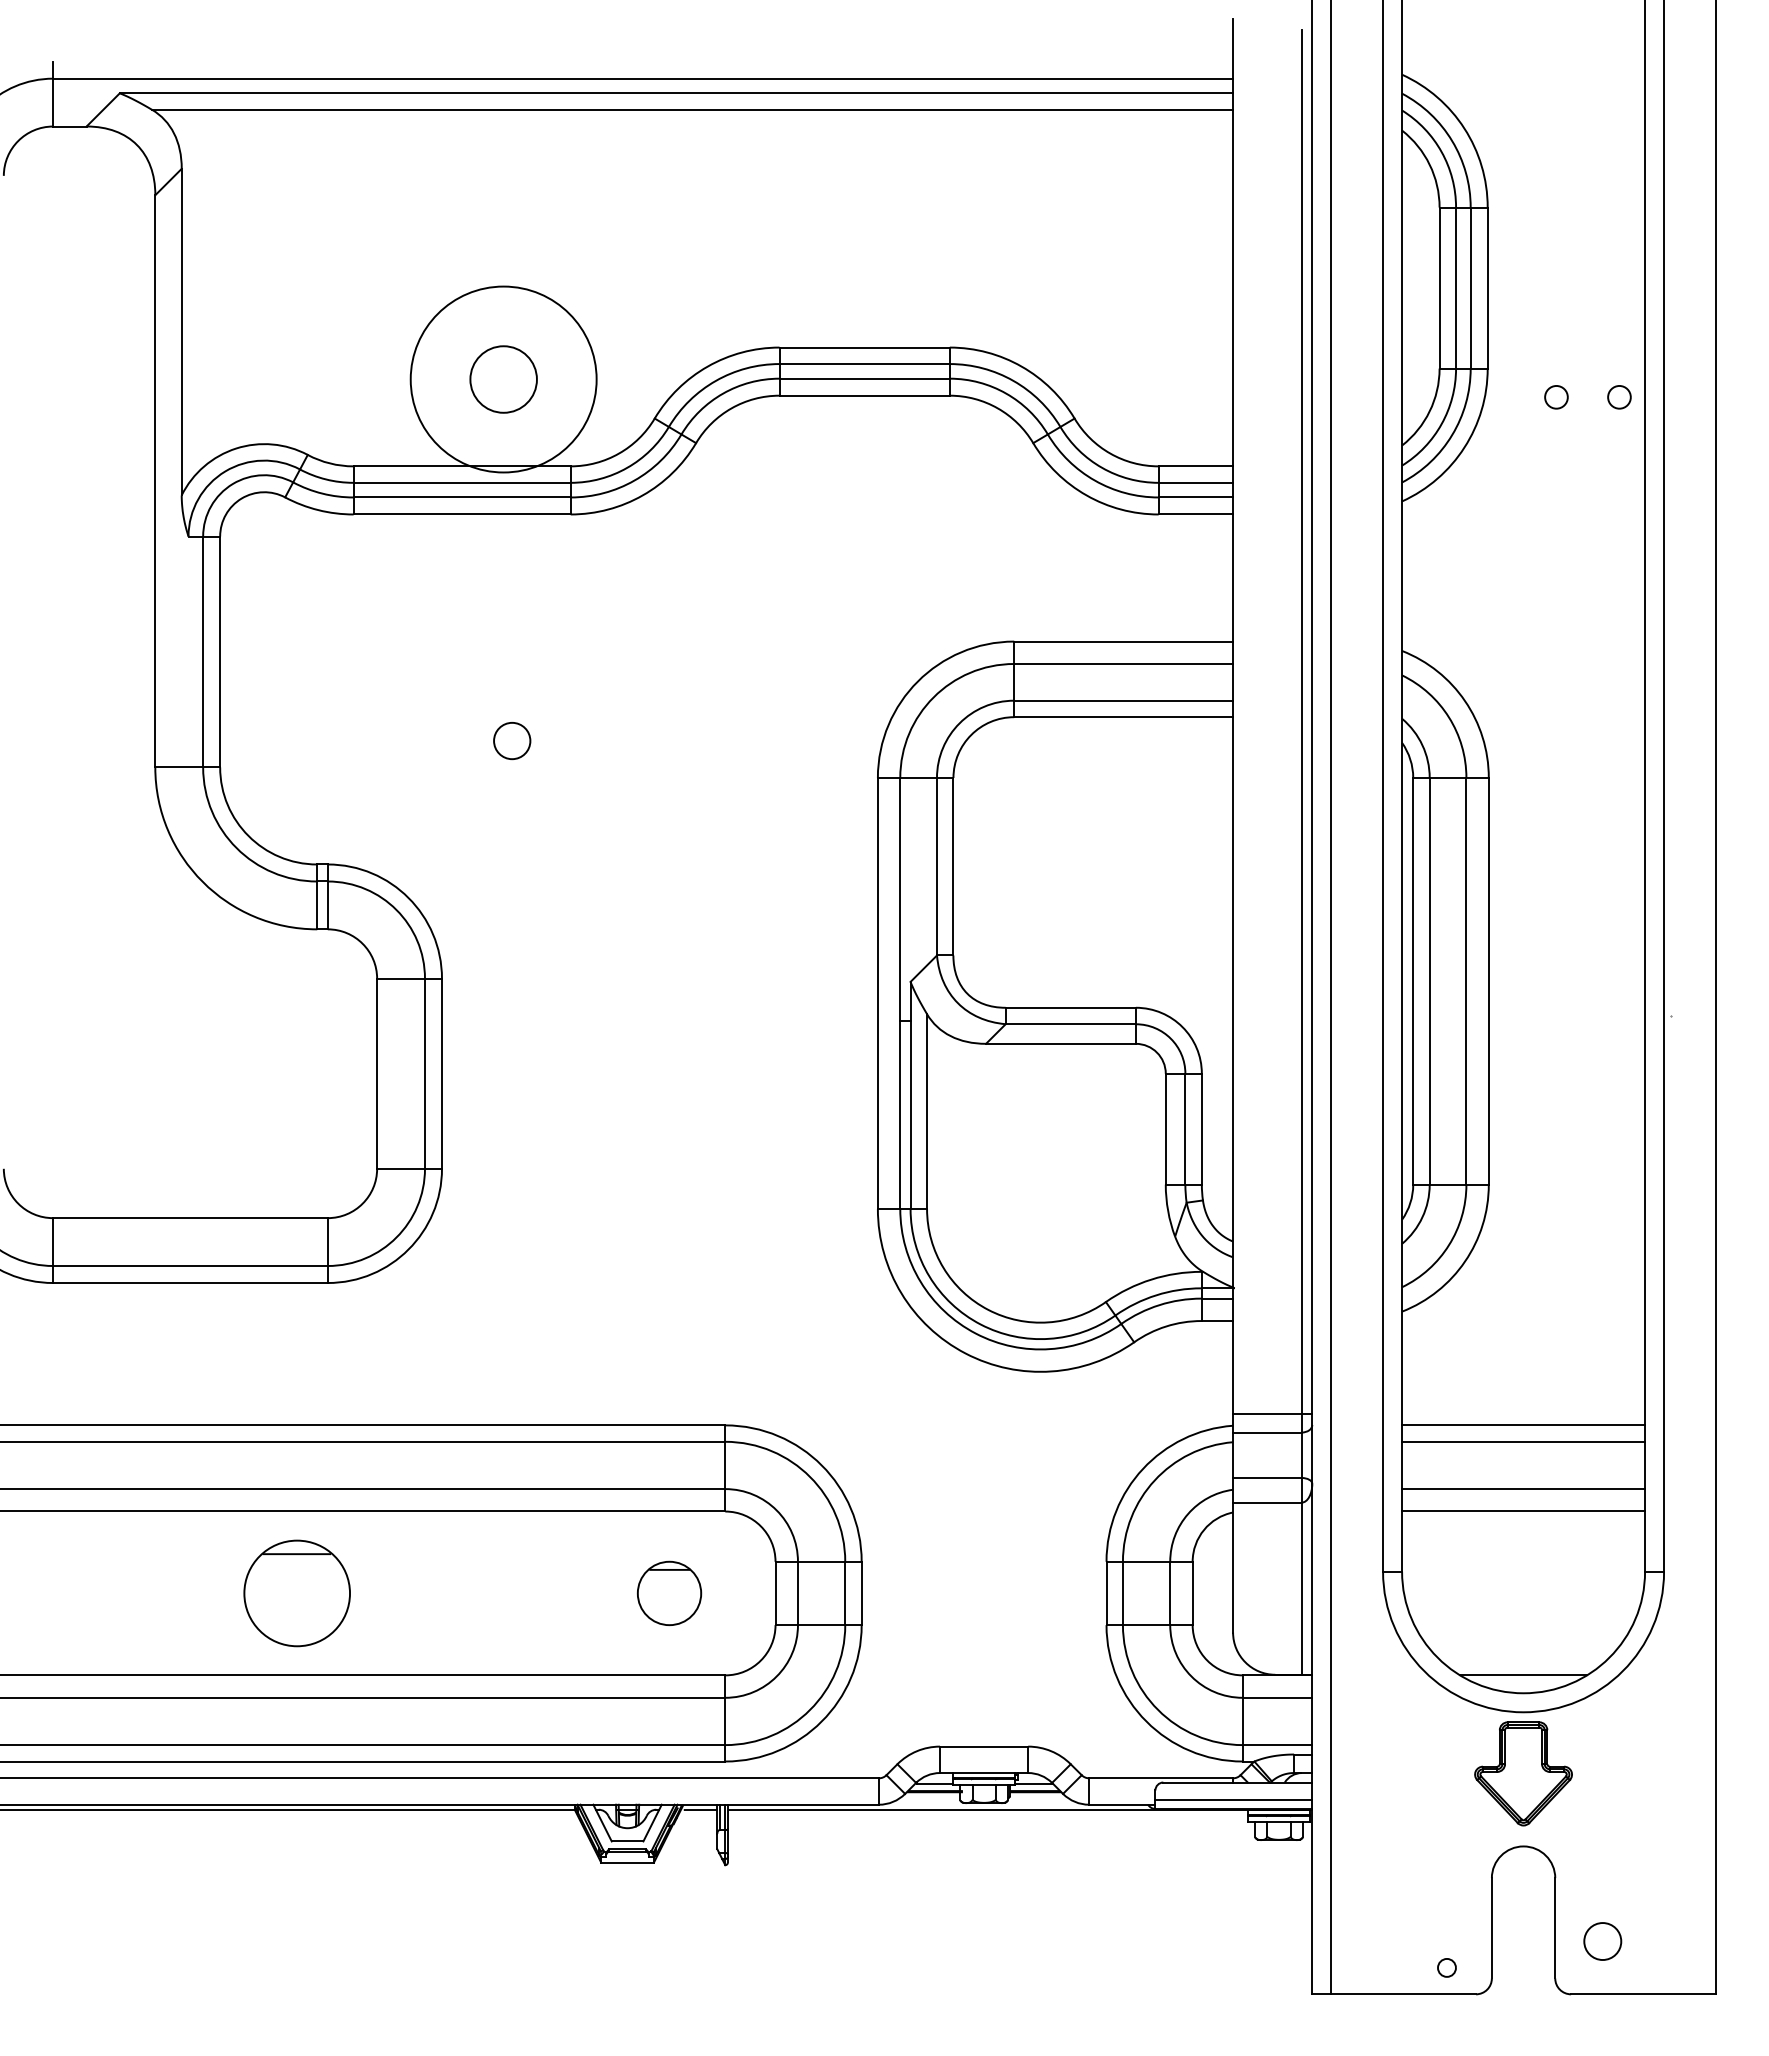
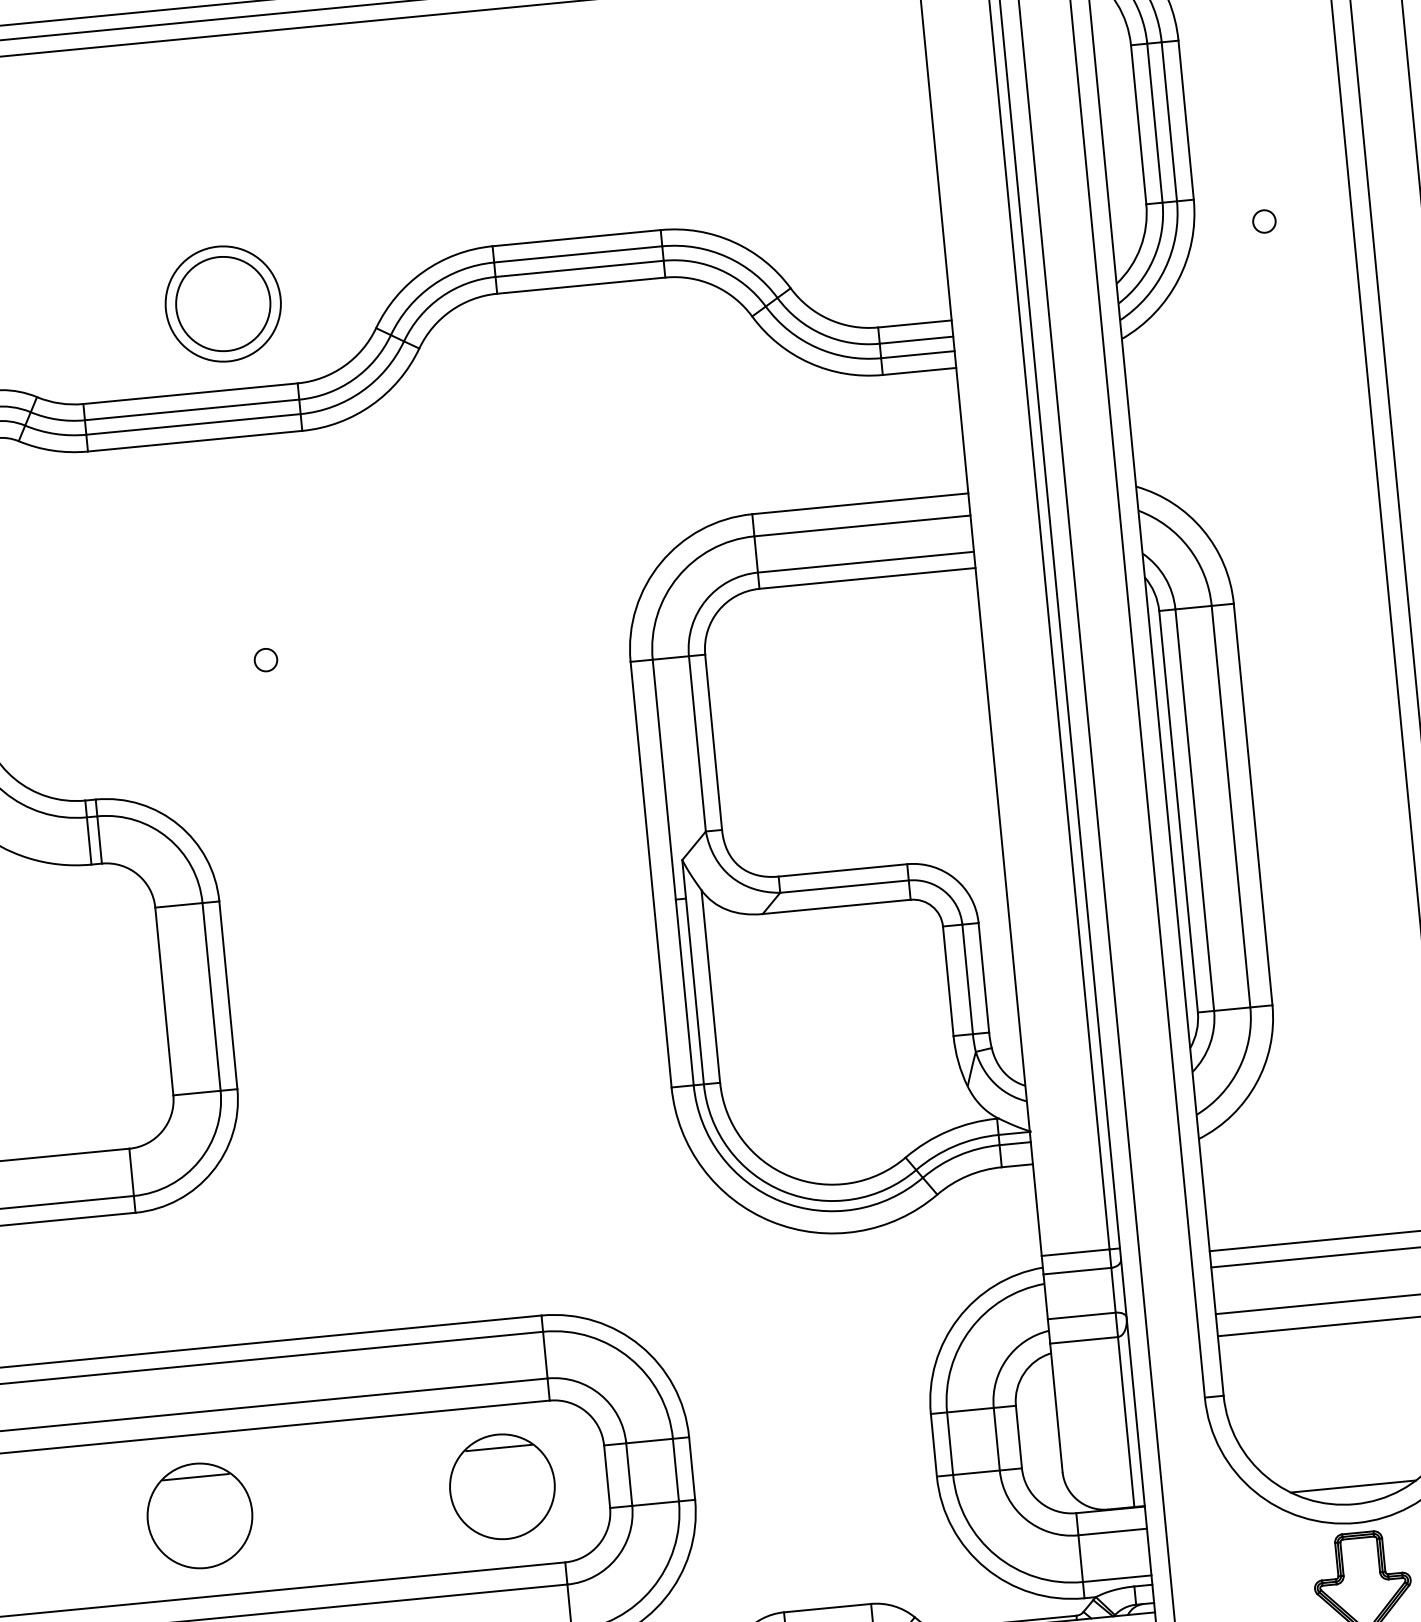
circle: (503, 379) -> (223, 304), size x0.62
circle: (503, 379) -> (223, 304), size x1.43
circle: (1619, 397) -> (1326, 215), removed
circle: (511, 740) -> (265, 659), size x0.62
part: (296, 1593) -> (199, 1516), moved
part: (669, 1593) -> (502, 1486), size x1.67

